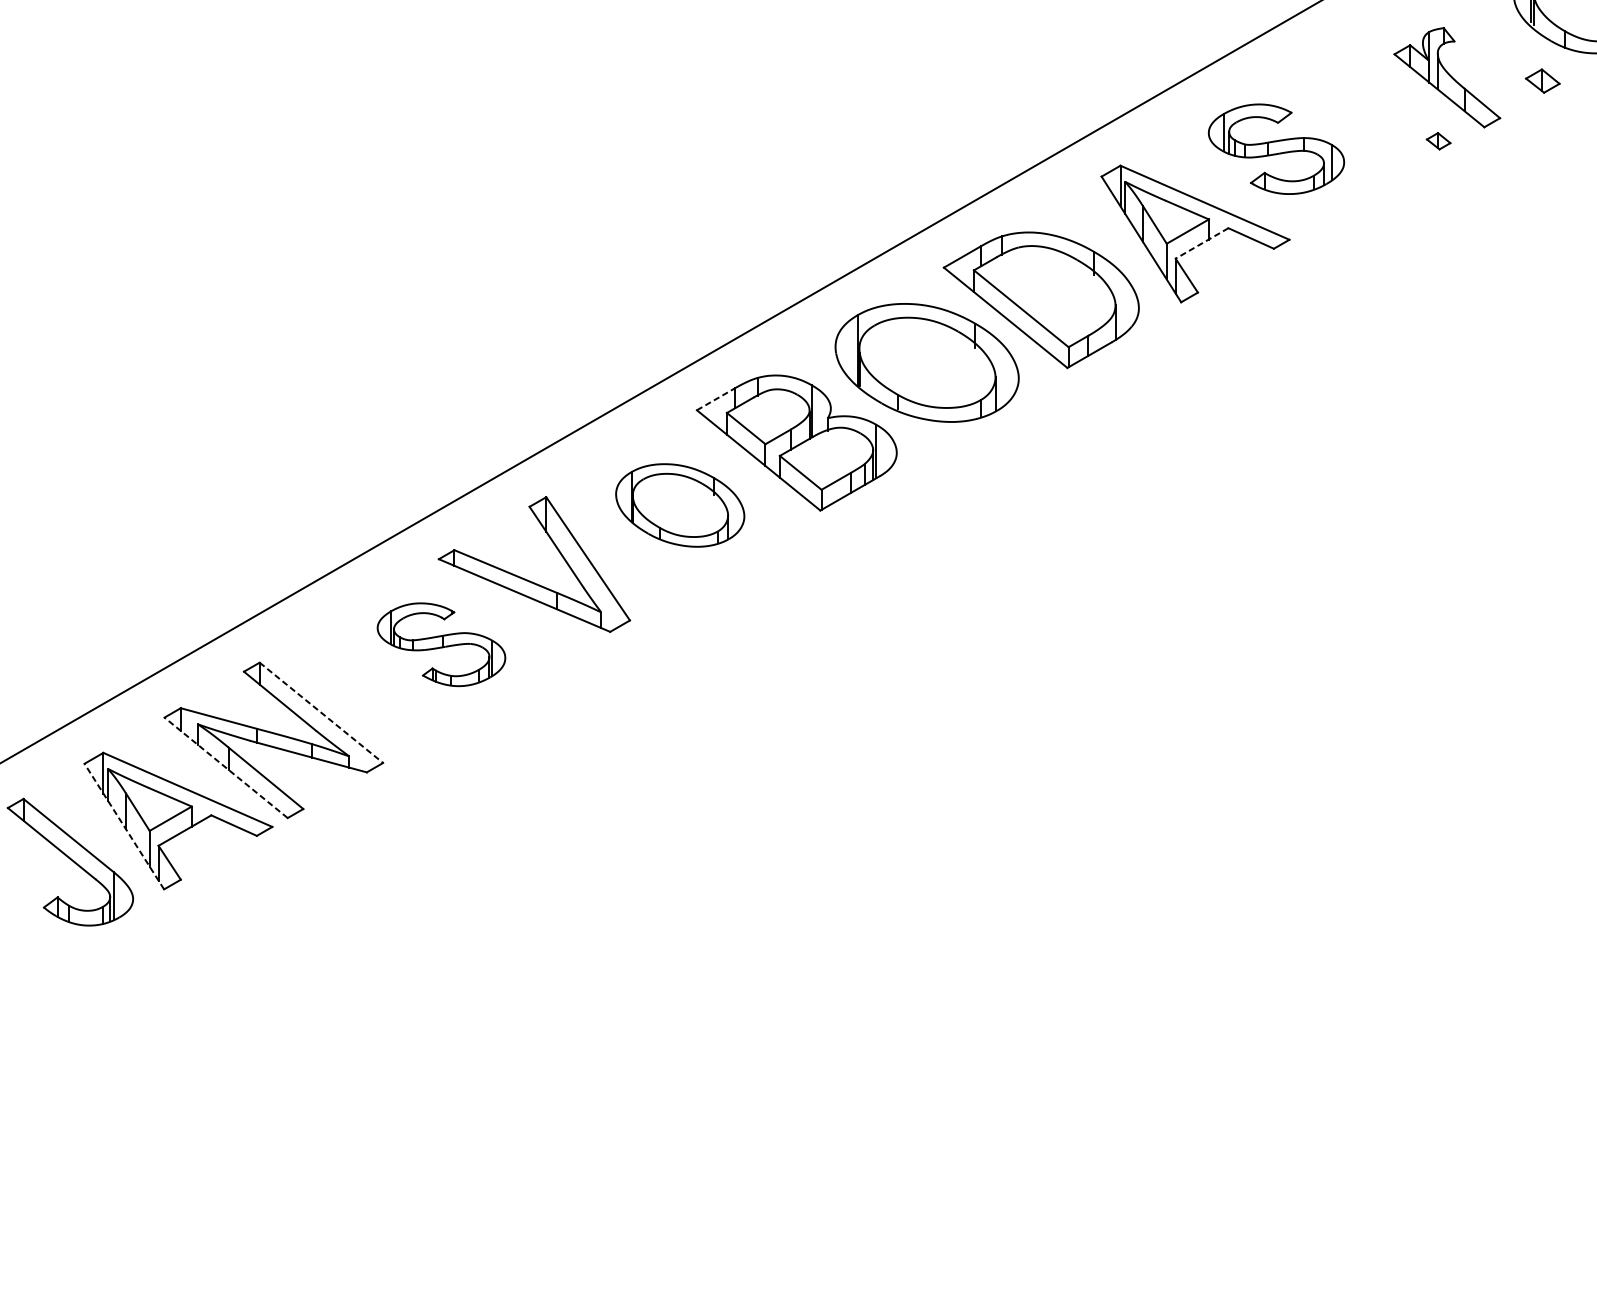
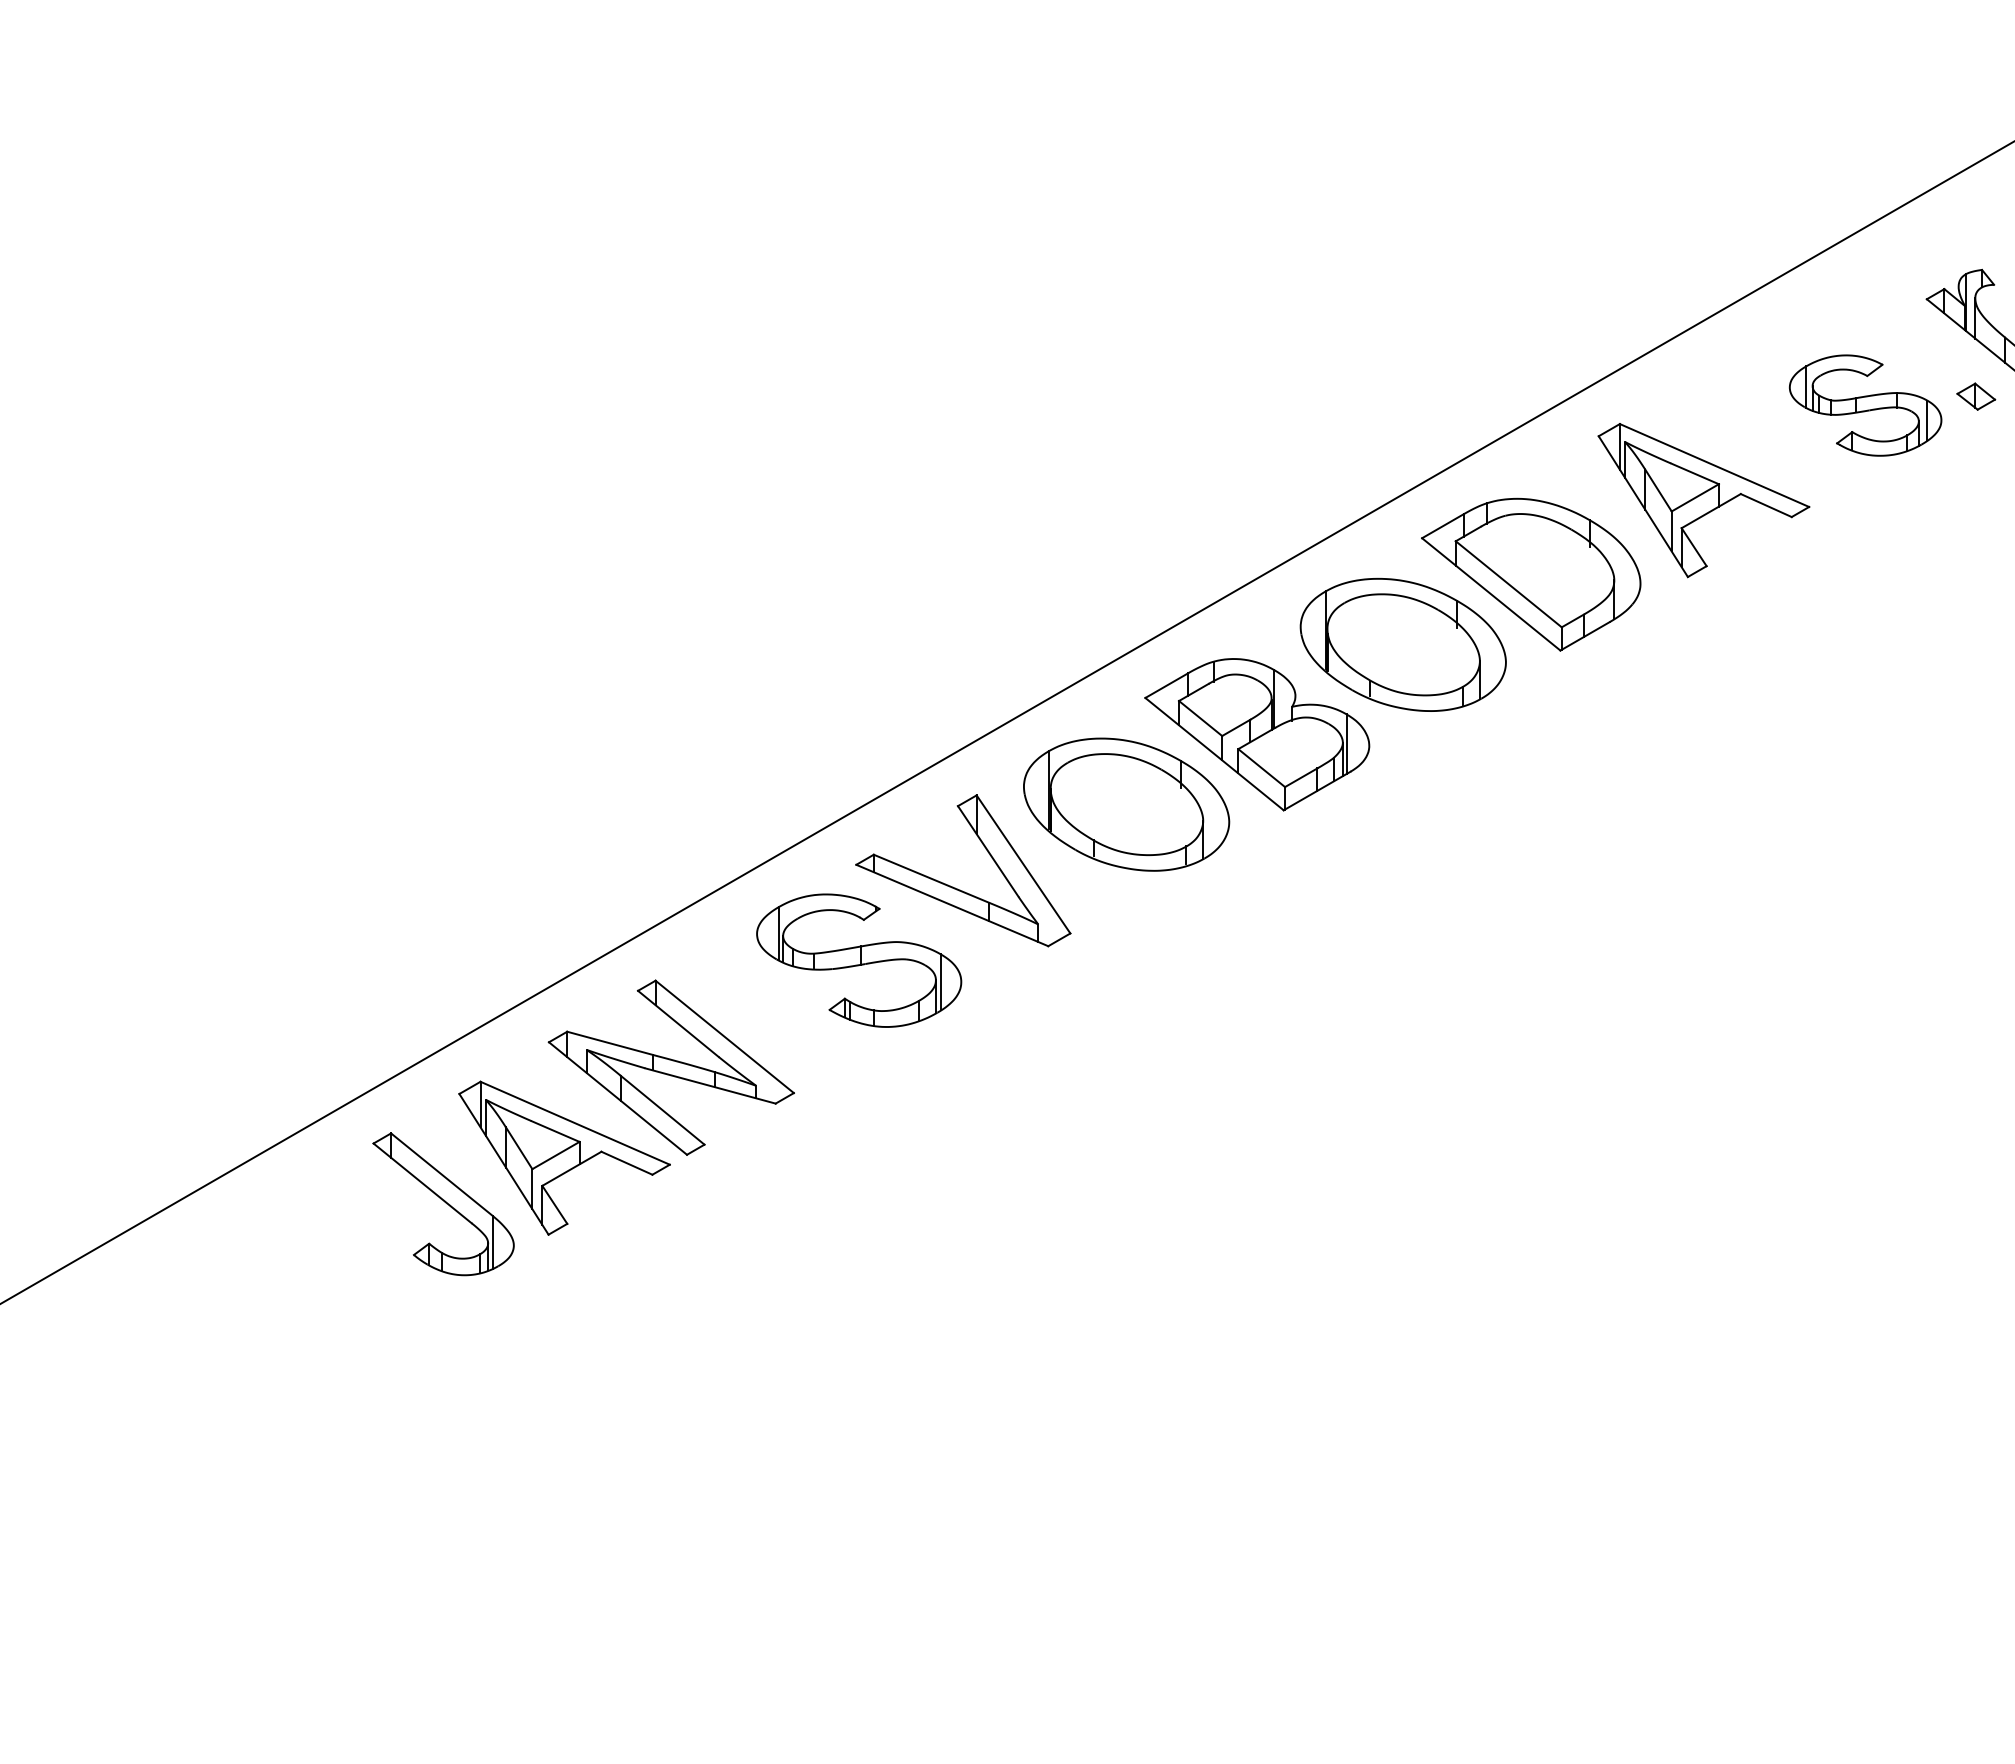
part: (1438, 141) -> (1976, 396), size x1.43
part: (1276, 149) -> (1865, 405), moved
line: (1201, 243) -> (1710, 511), dashed -> solid
line: (715, 399) -> (1166, 685), dashed -> solid
part: (680, 505) -> (1126, 804), size x1.43
part: (441, 644) -> (859, 960), size x1.43
line: (322, 713) -> (725, 1037), dashed -> solid
line: (225, 767) -> (617, 1098), dashed -> solid
line: (123, 825) -> (503, 1163), dashed -> solid

